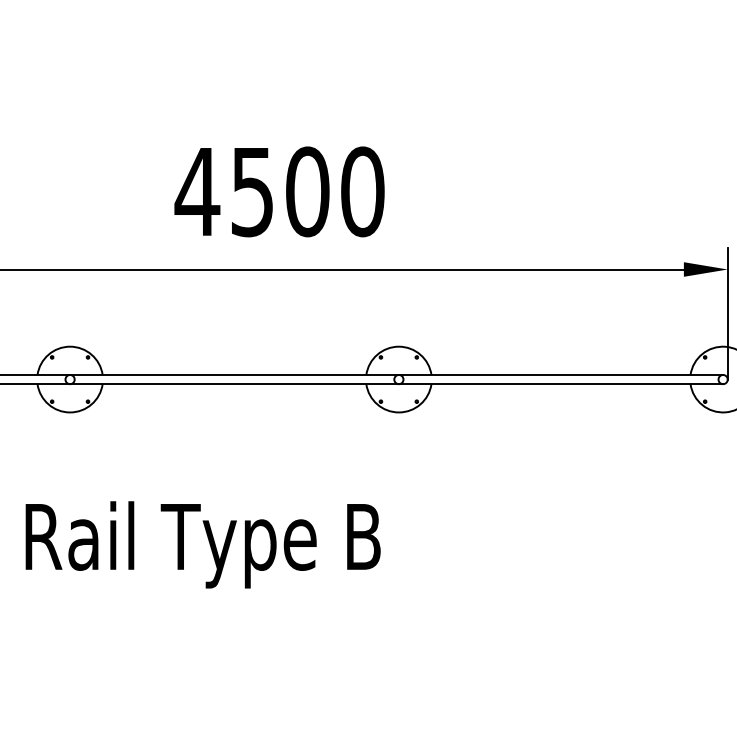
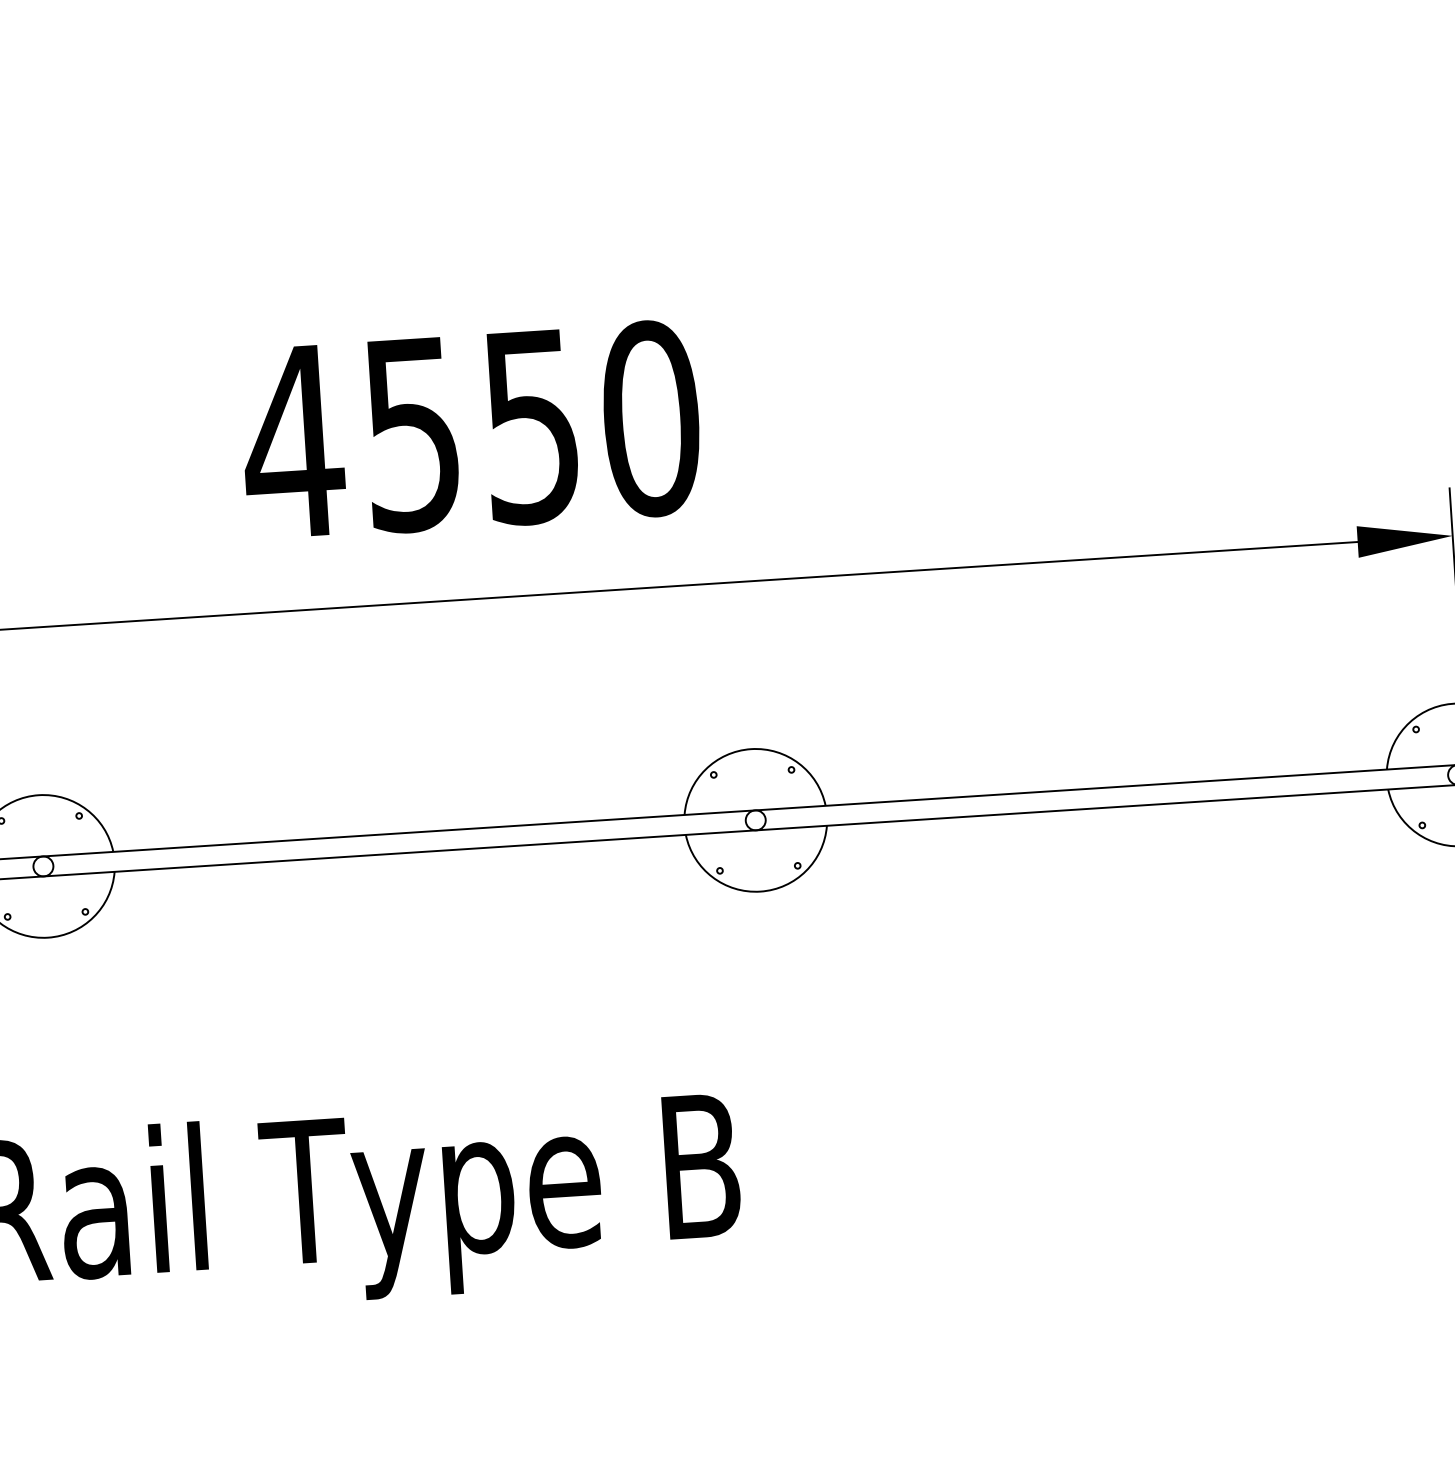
text: (307, 191) -> (531, 425), 4500 -> 4550

